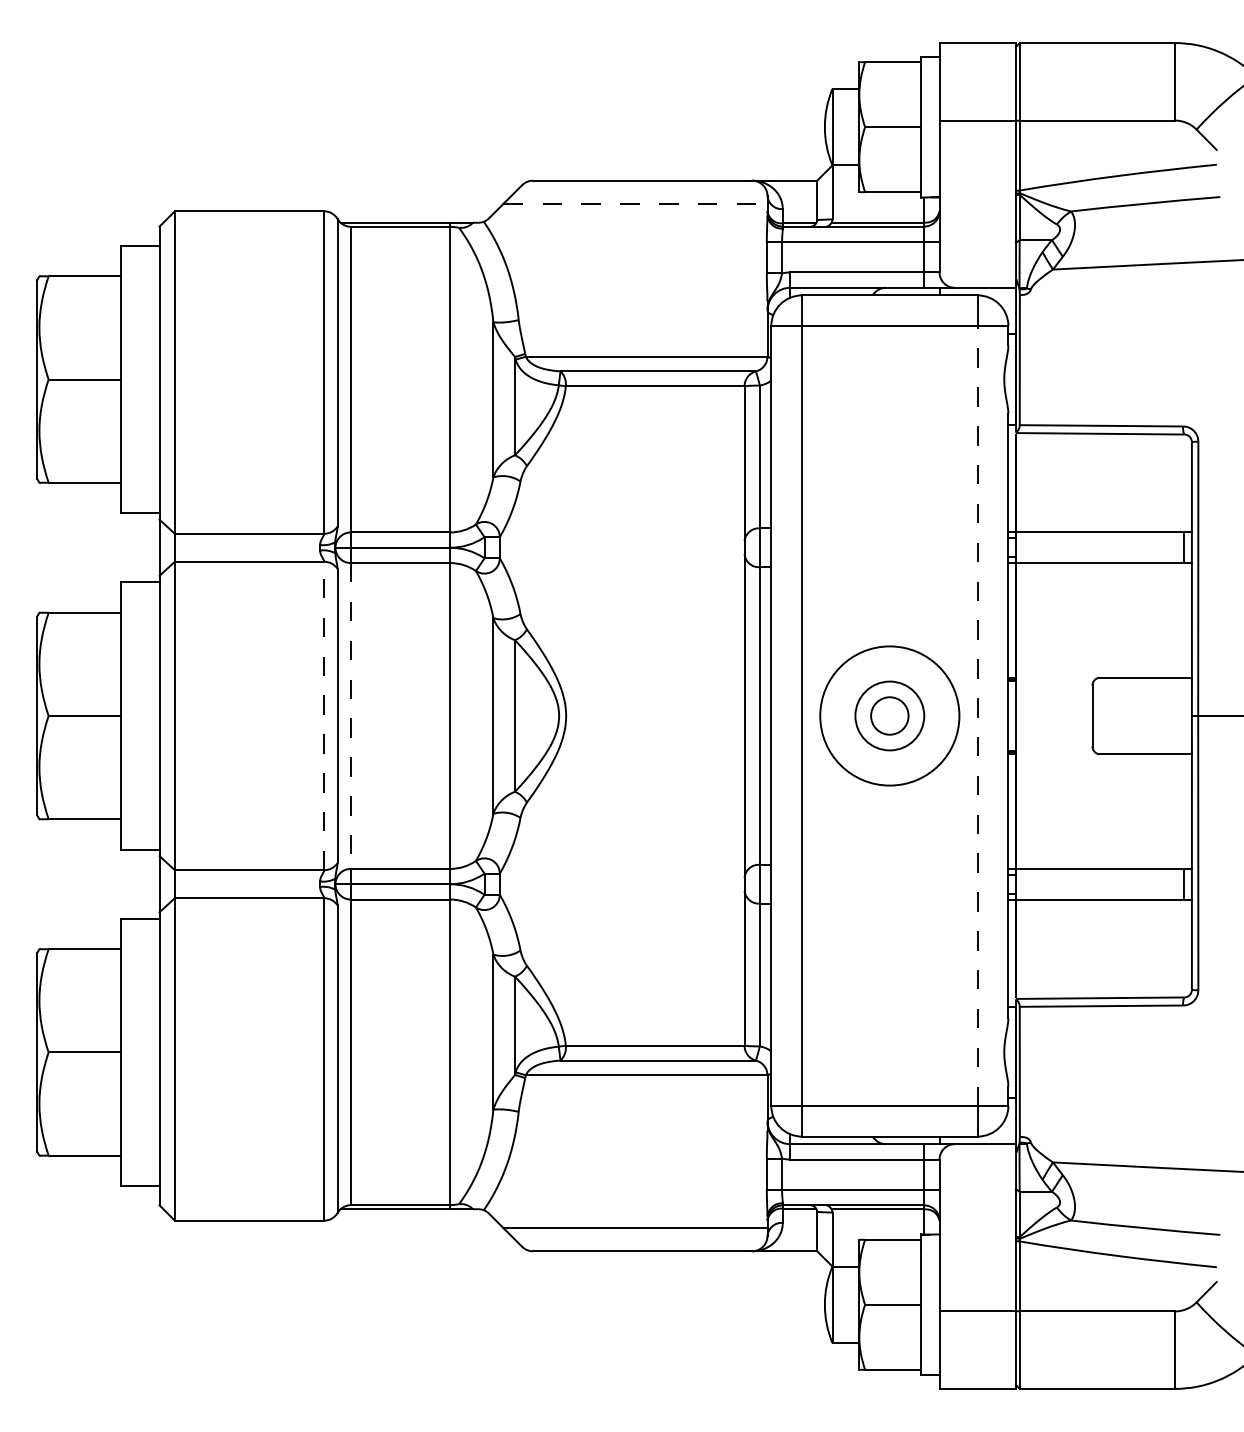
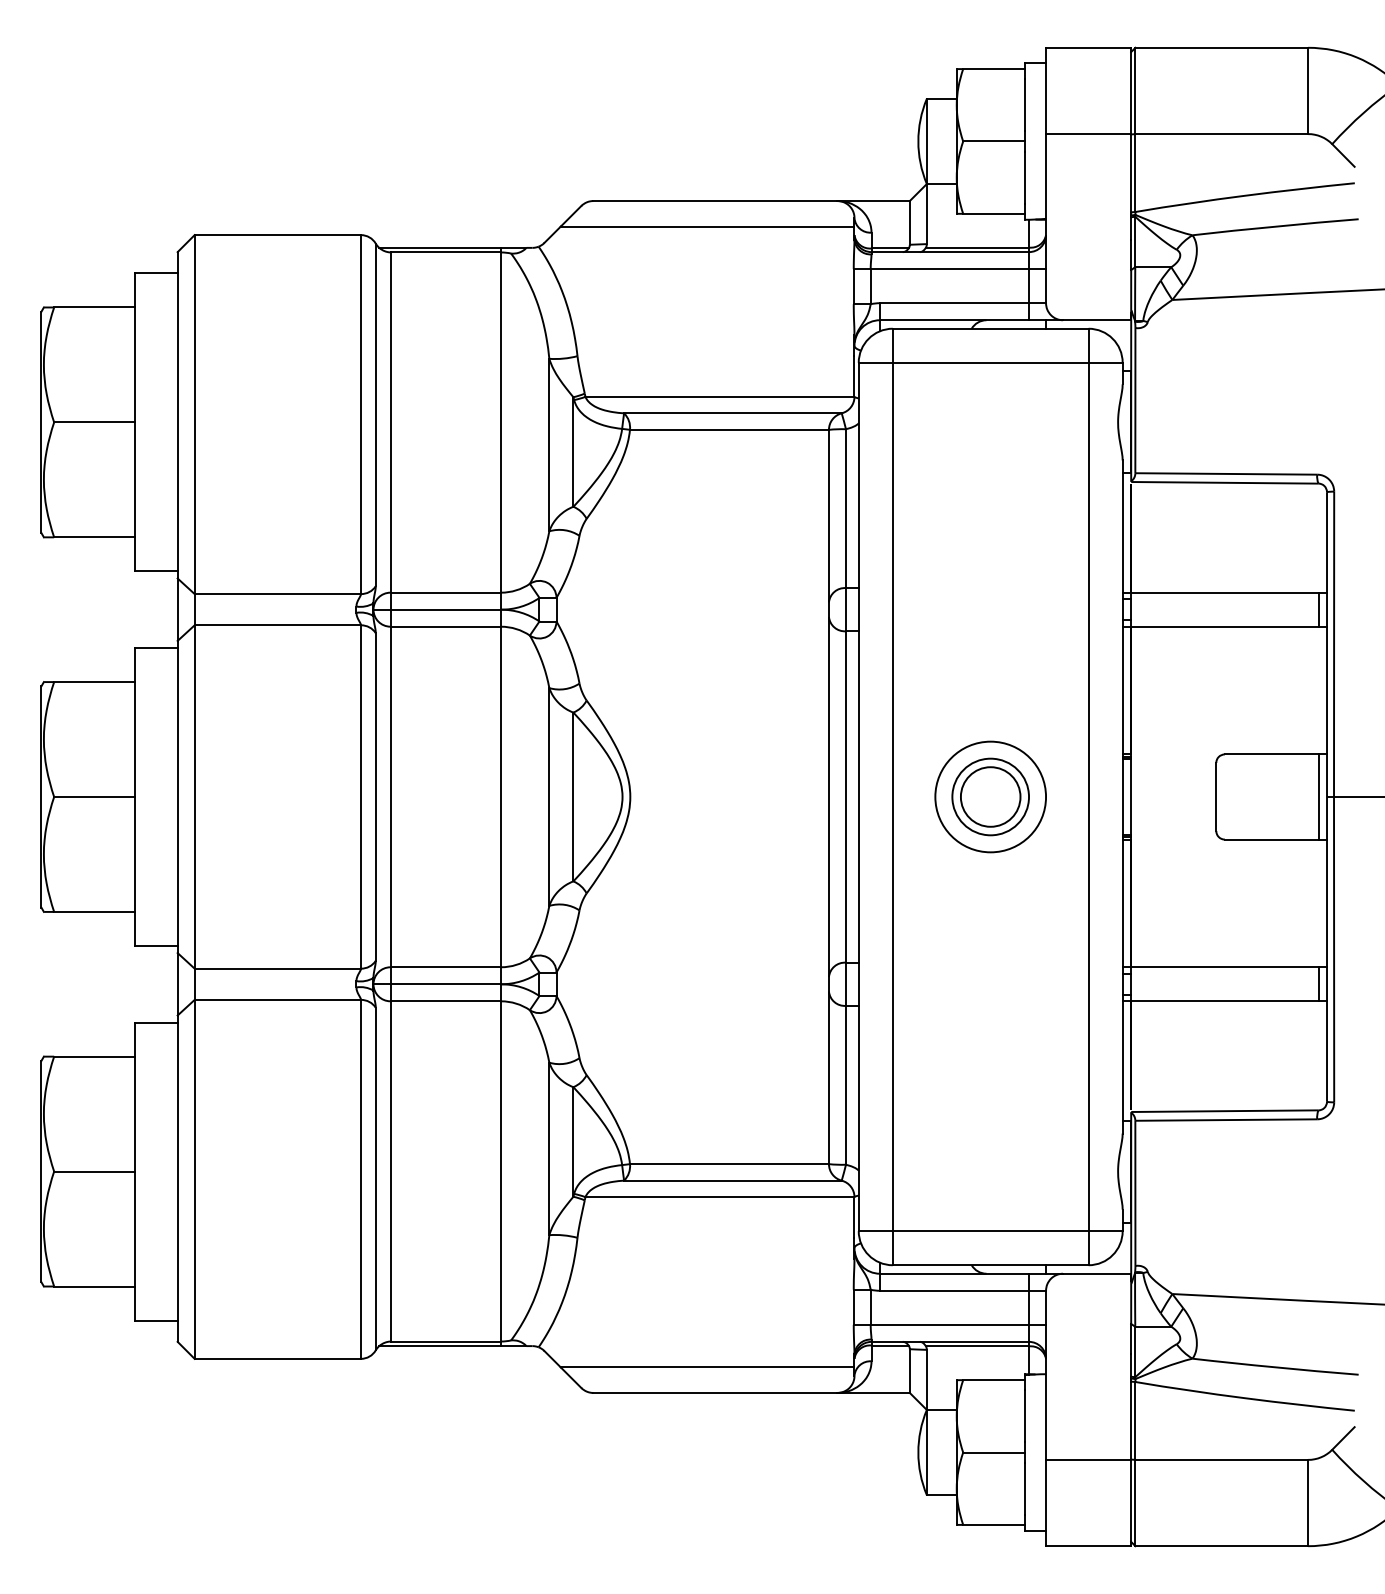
line: (635, 203) -> (707, 226), dashed -> solid
circle: (889, 715) -> (990, 796), size x0.71
circle: (889, 715) -> (990, 796), size x1.43
line: (977, 715) -> (1088, 796), dashed -> solid
line: (1184, 715) -> (1318, 796), added
line: (324, 716) -> (361, 797), dashed -> solid
line: (350, 716) -> (390, 797), dashed -> solid

